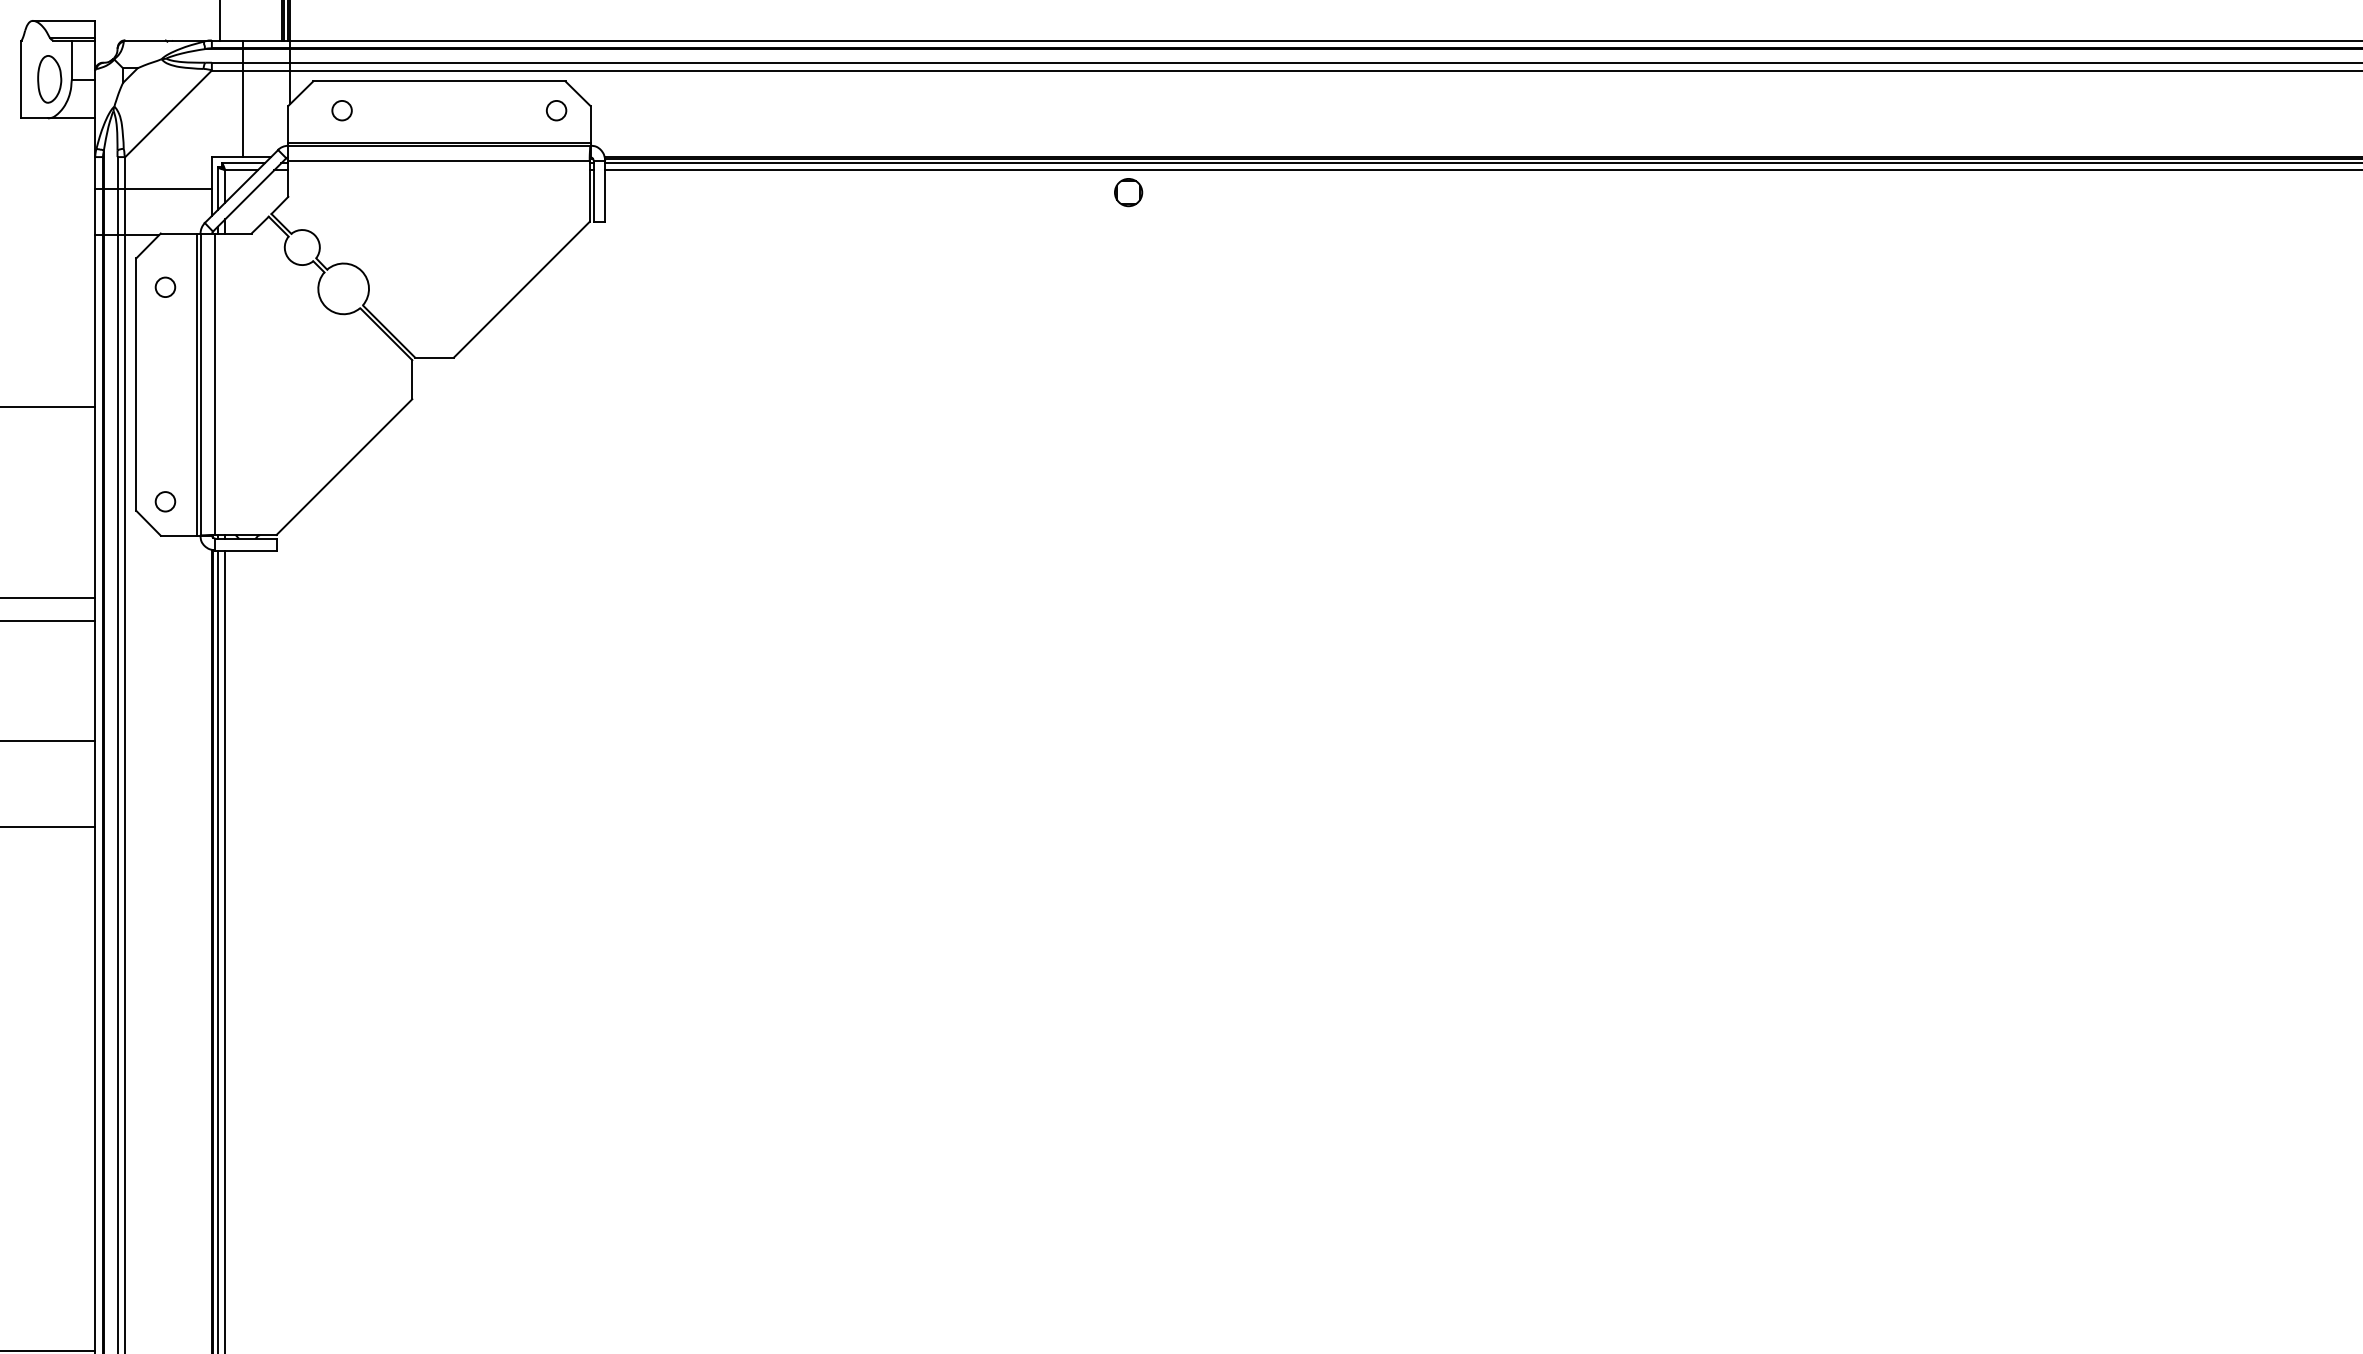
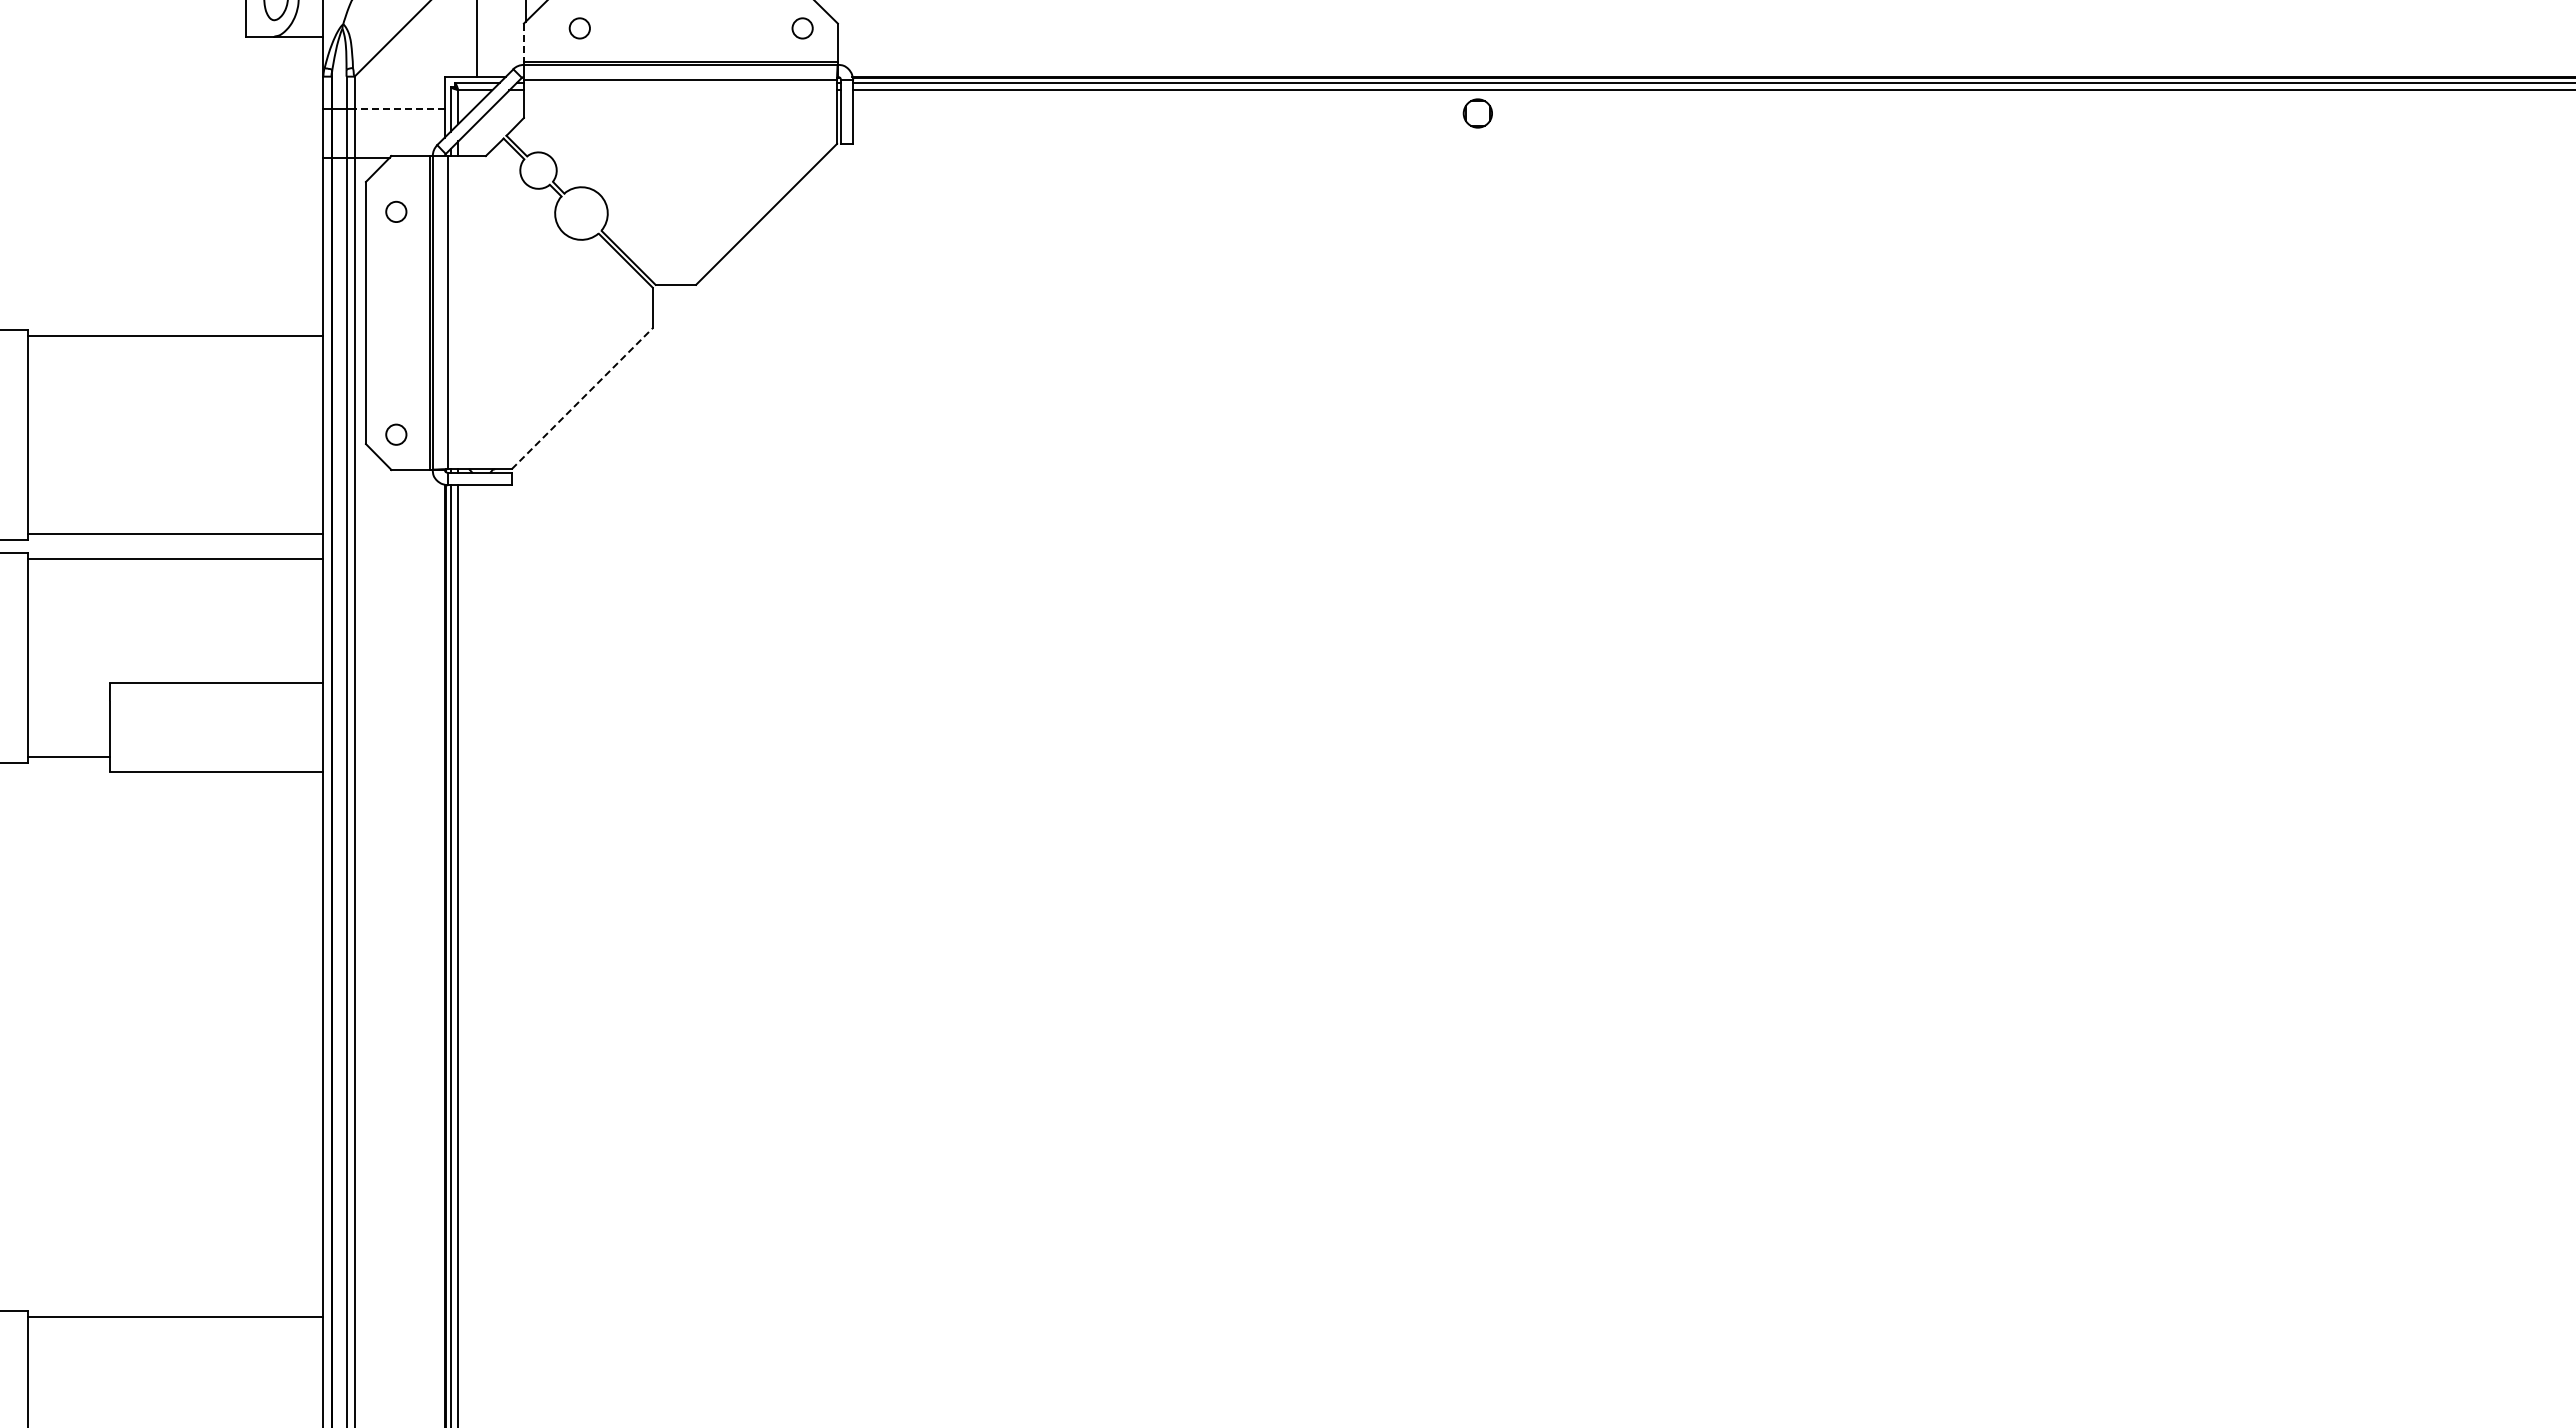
line: (287, 125) -> (523, 43), solid -> dashed
line: (168, 188) -> (399, 109), solid -> dashed
part: (1128, 192) -> (1477, 113), moved
line: (344, 466) -> (582, 398), solid -> dashed

